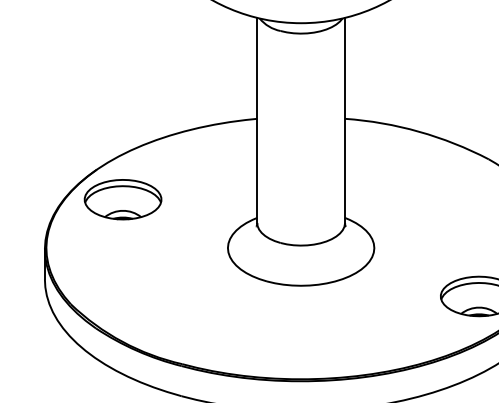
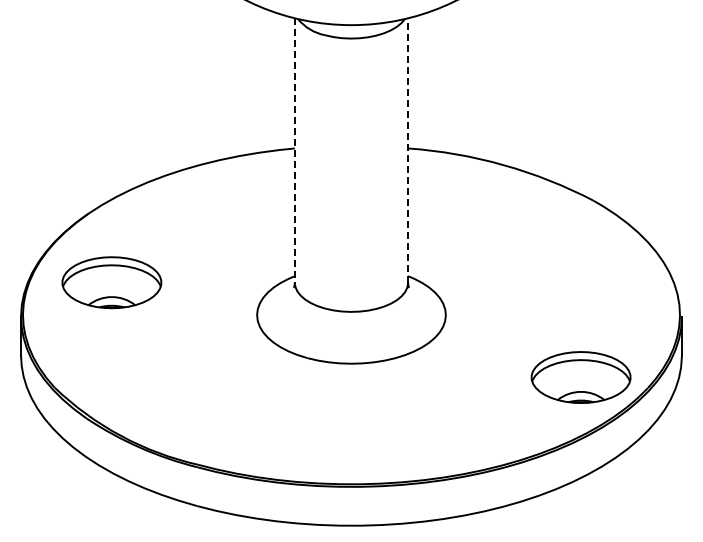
line: (345, 120) -> (408, 150), solid -> dashed
line: (256, 121) -> (294, 151), solid -> dashed
part: (122, 199) -> (111, 282), moved

